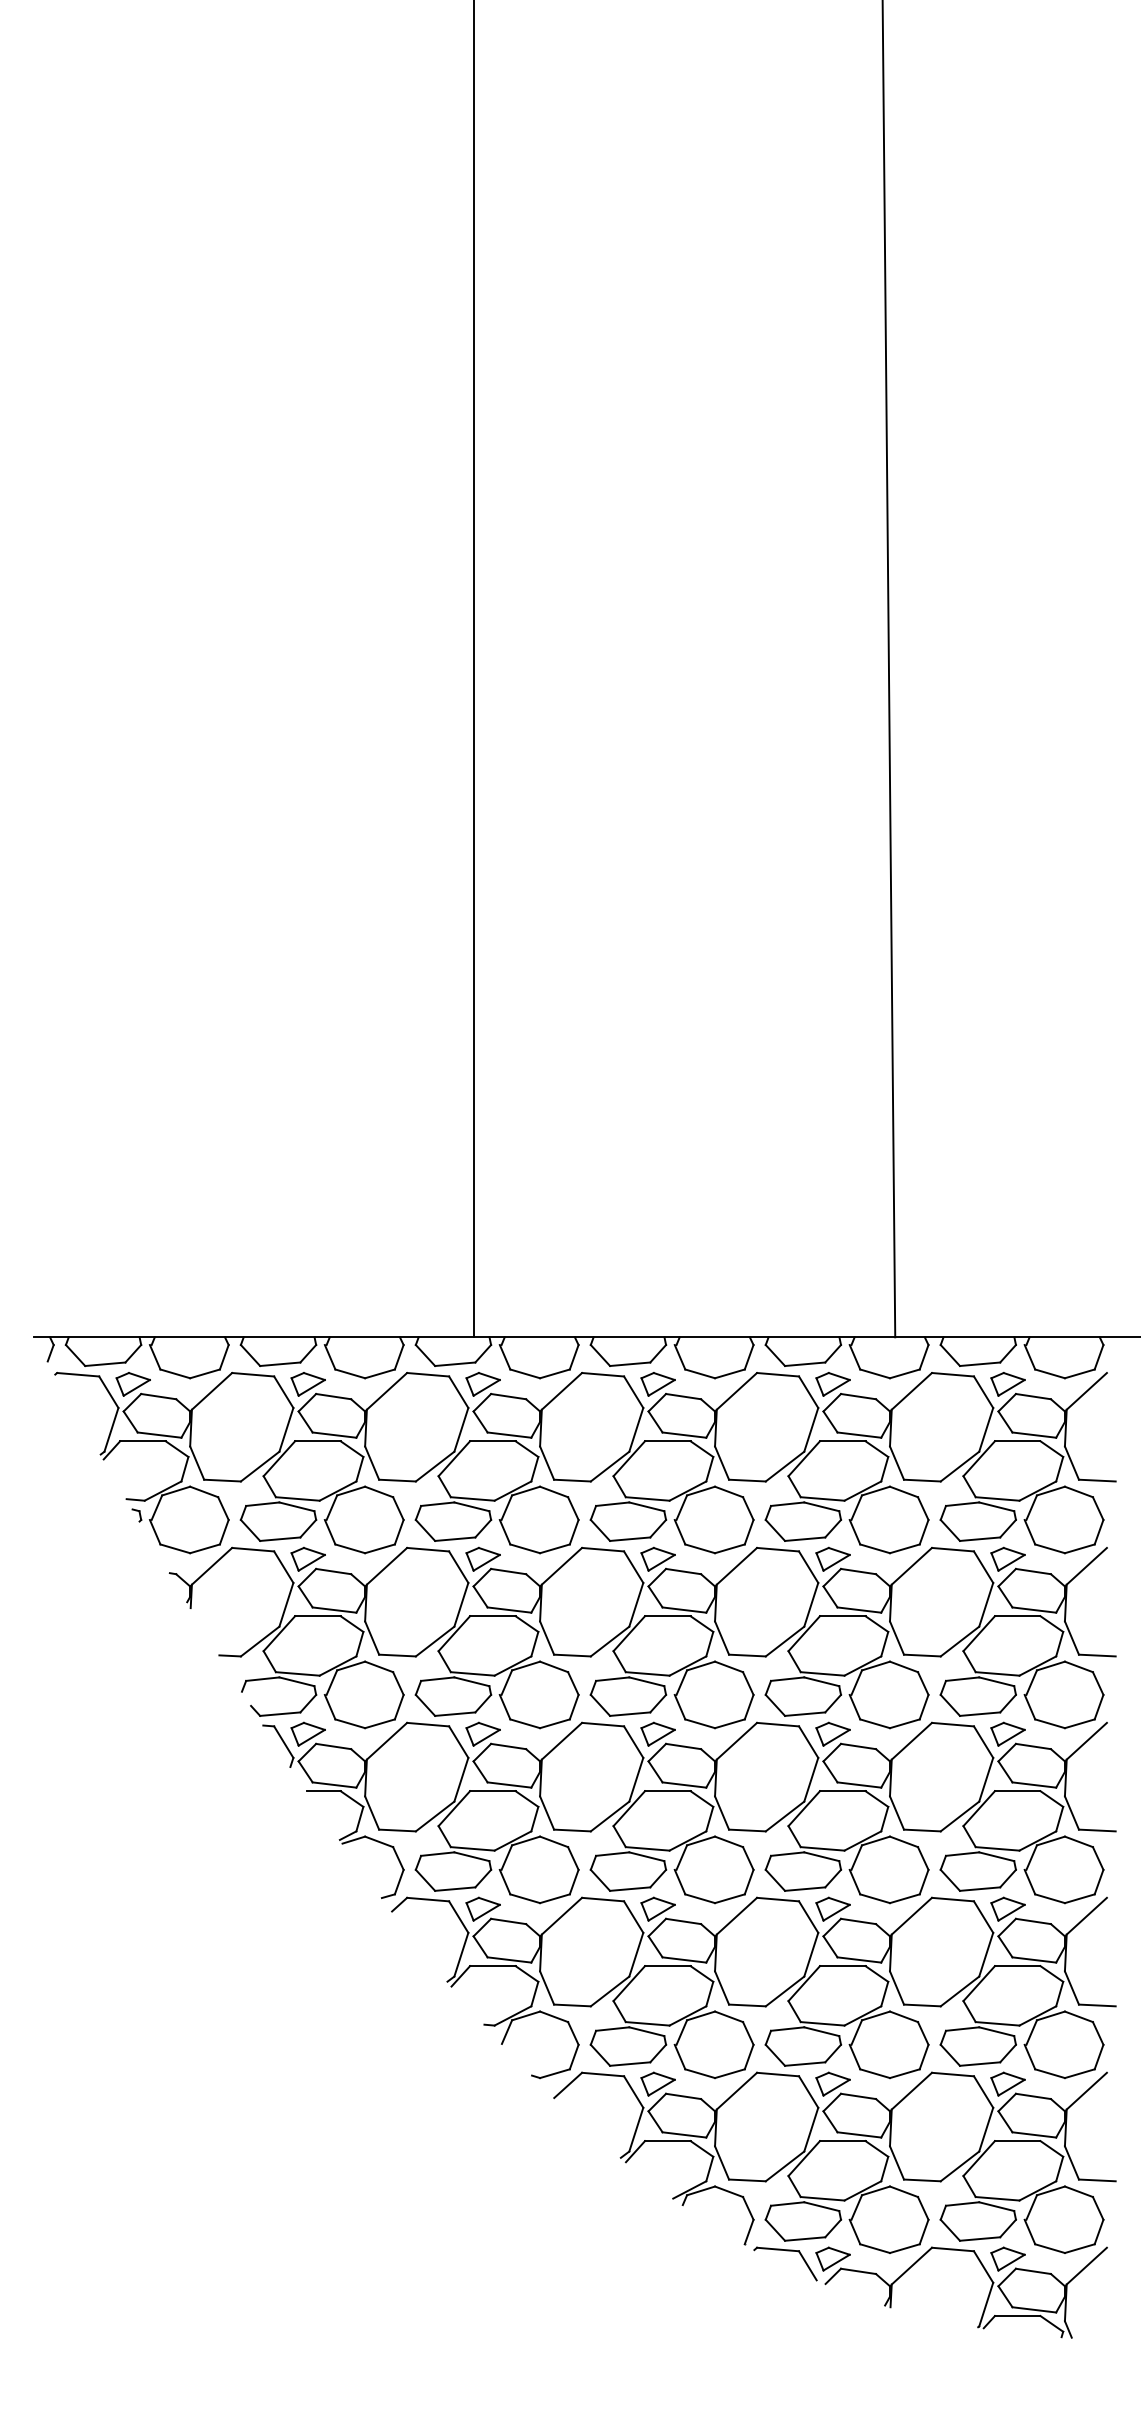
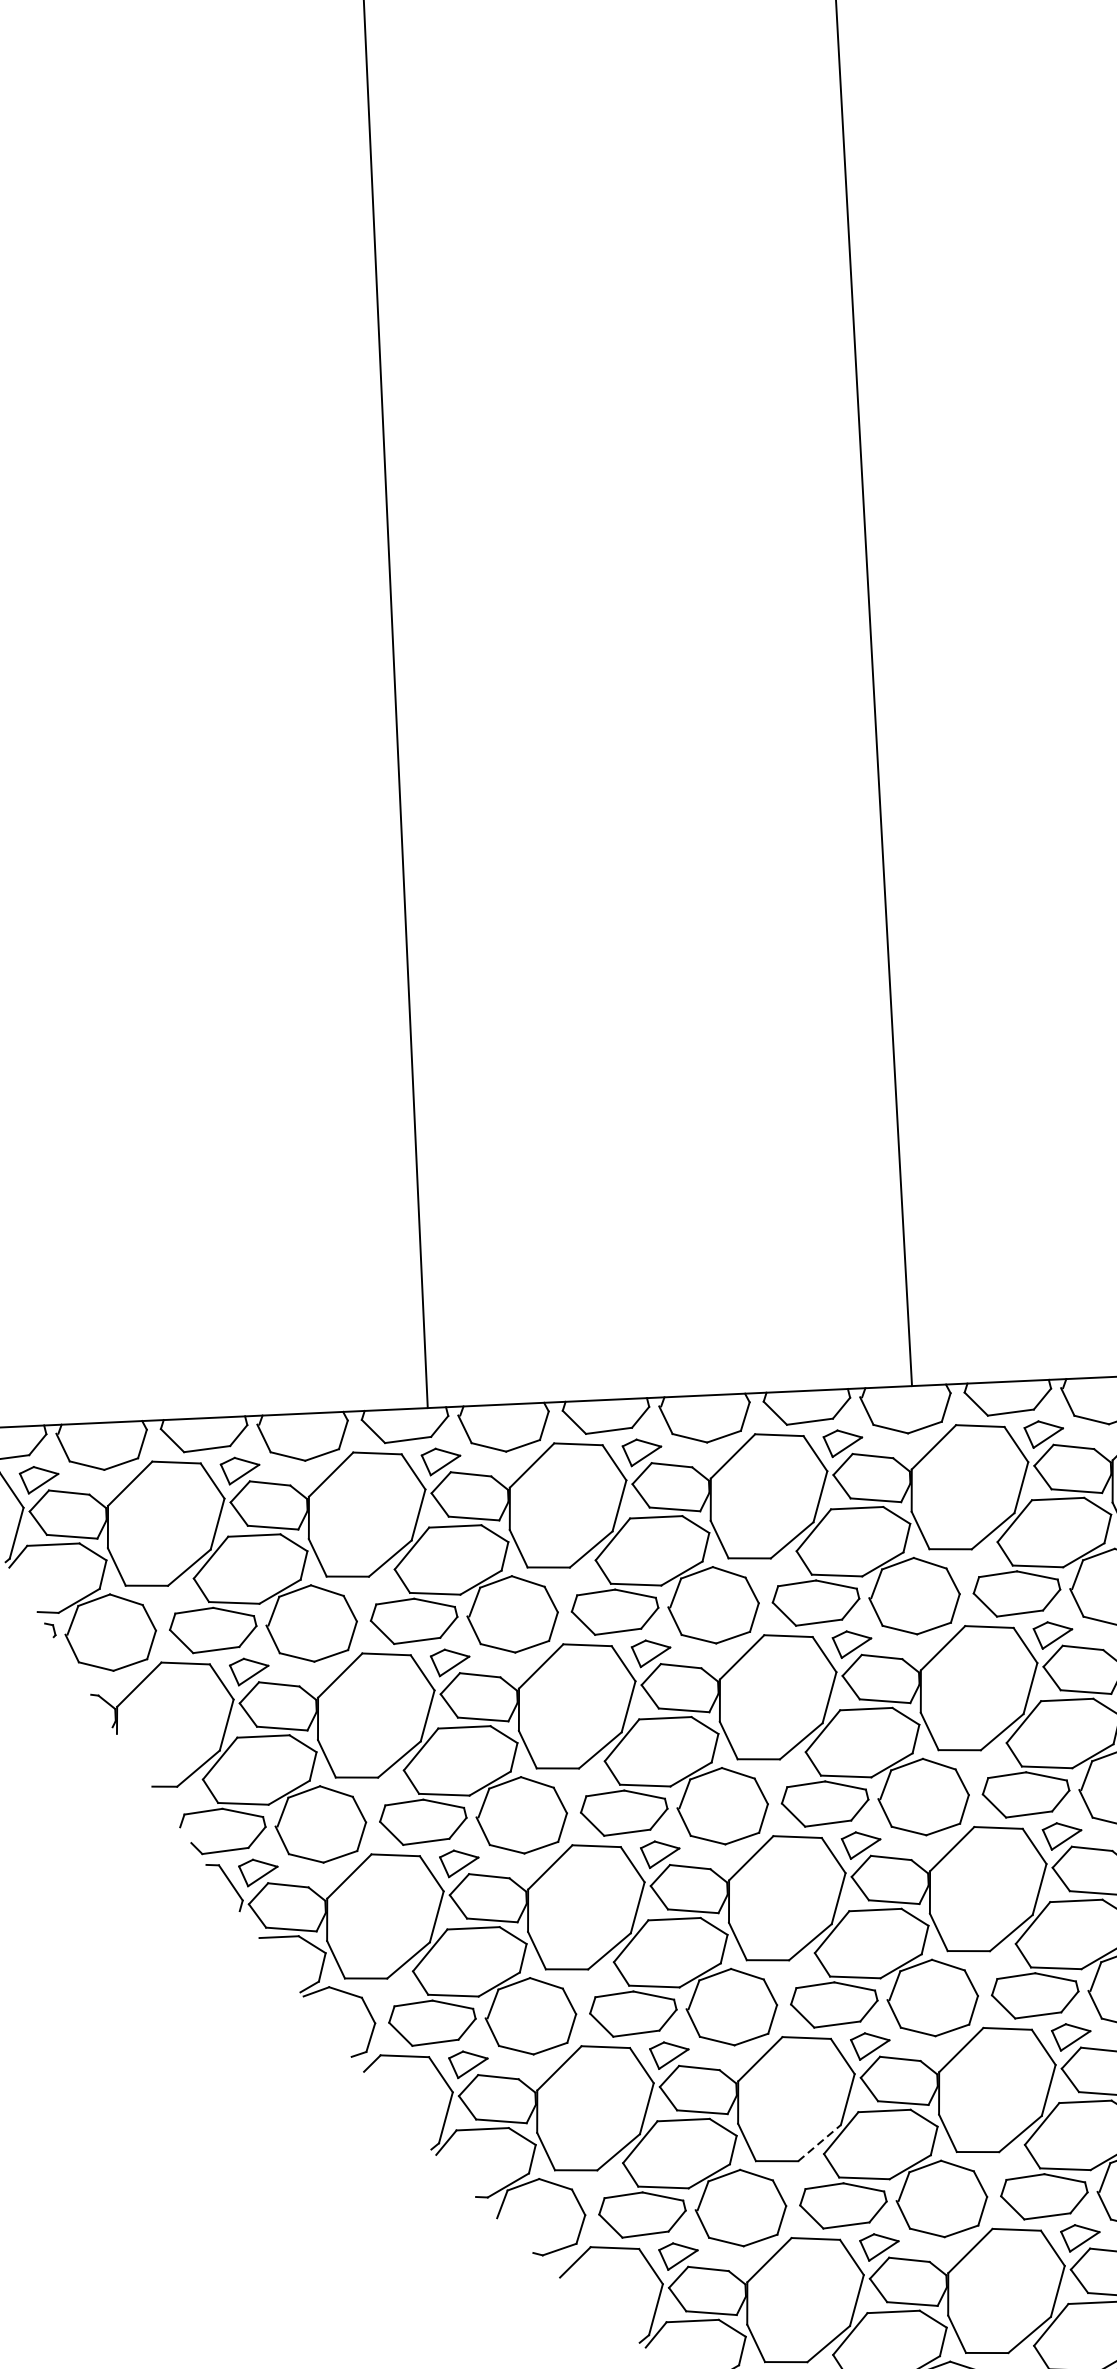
line: (785, 1991) -> (820, 2143), solid -> dashed

